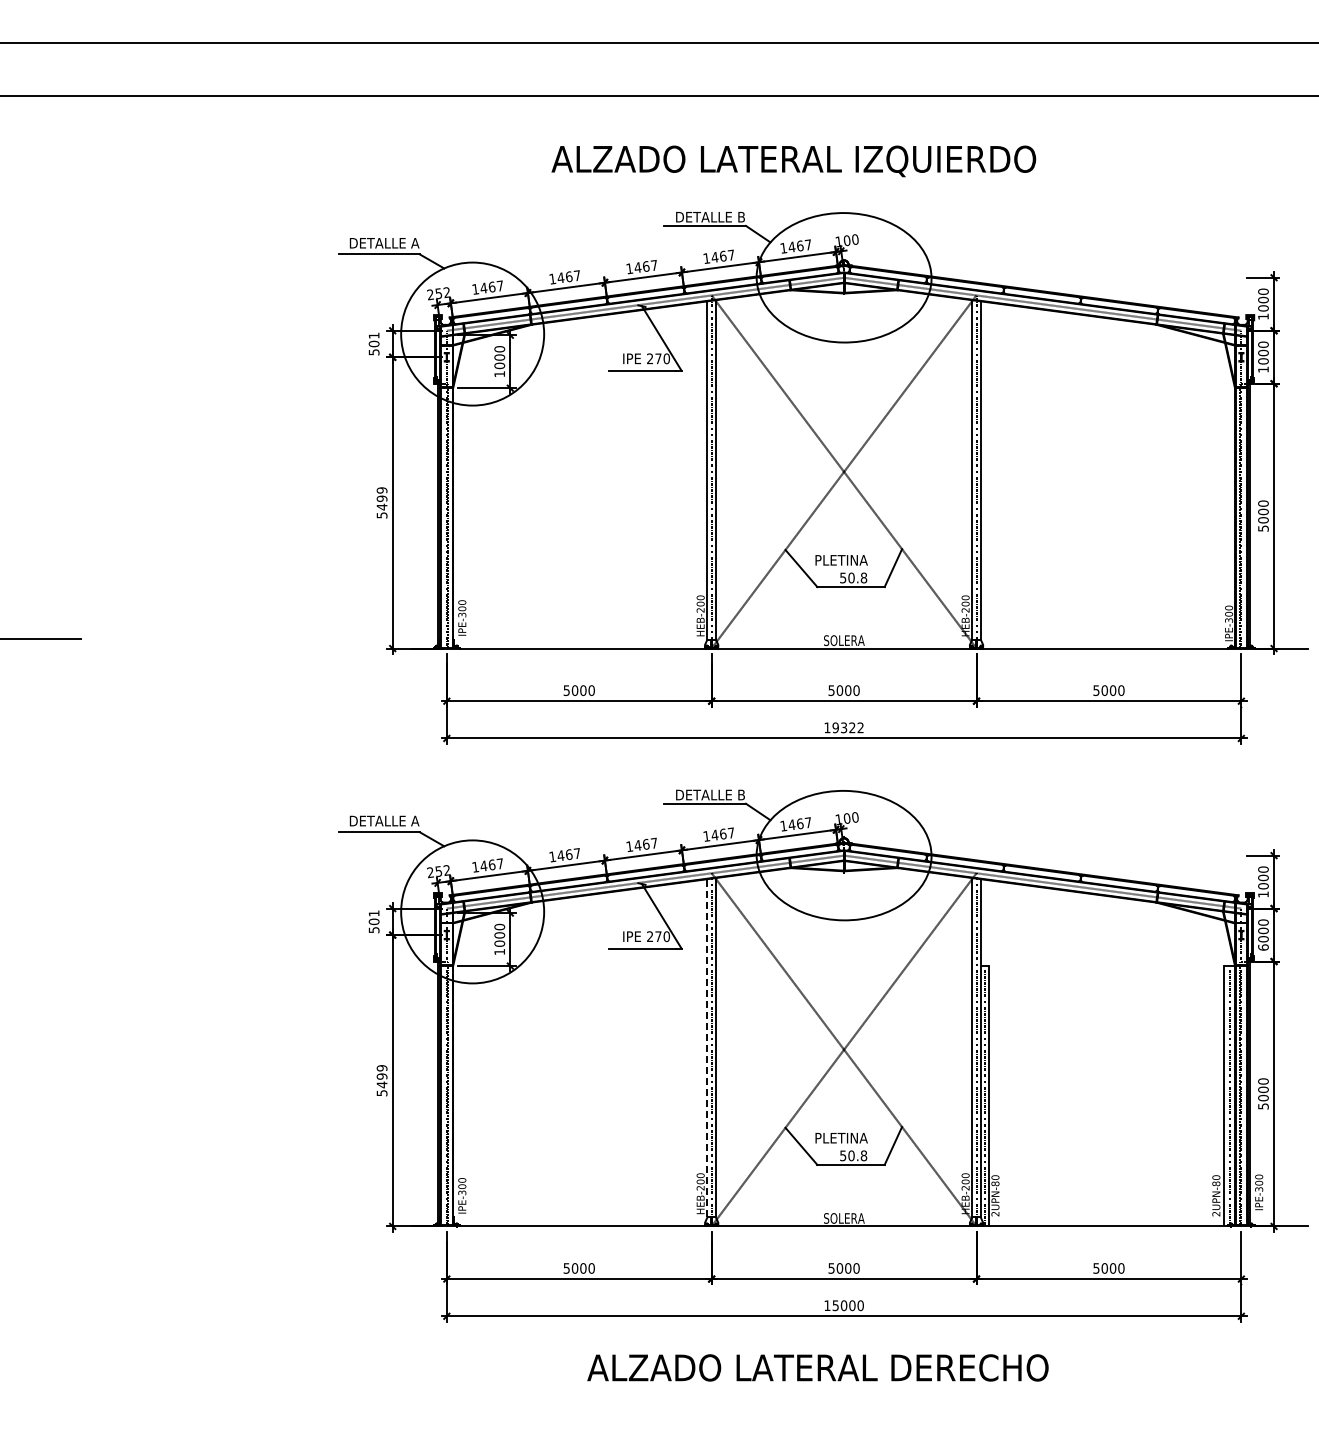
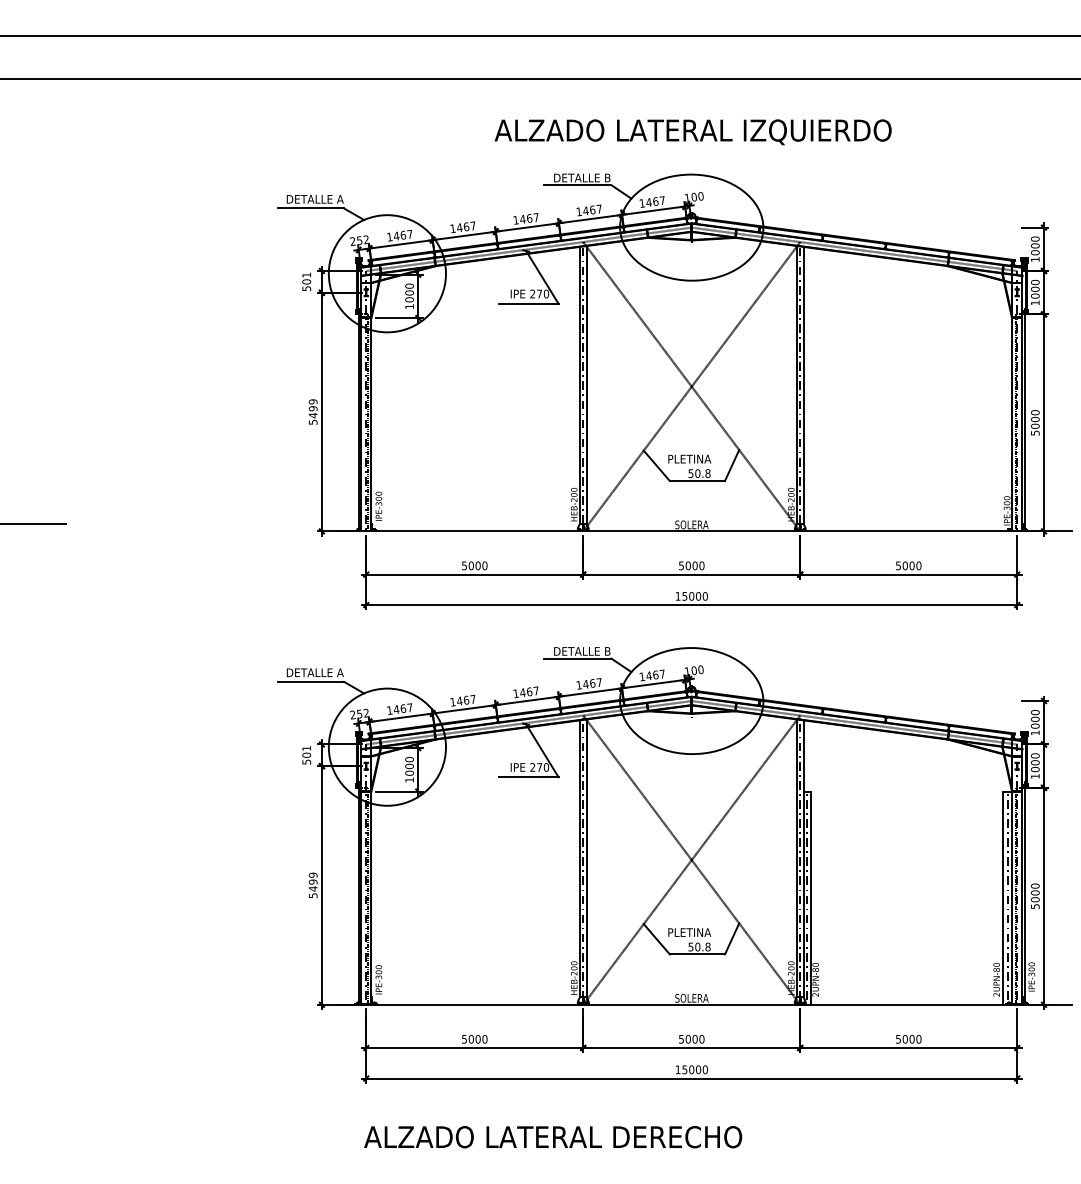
text: (793, 161) -> (692, 132), moved
text: (847, 727) -> (694, 596), 19322 -> 15000
text: (1263, 947) -> (1035, 776), 6000 -> 1000
line: (707, 1047) -> (579, 858), dashed -> solid
text: (817, 1367) -> (552, 1136), moved

